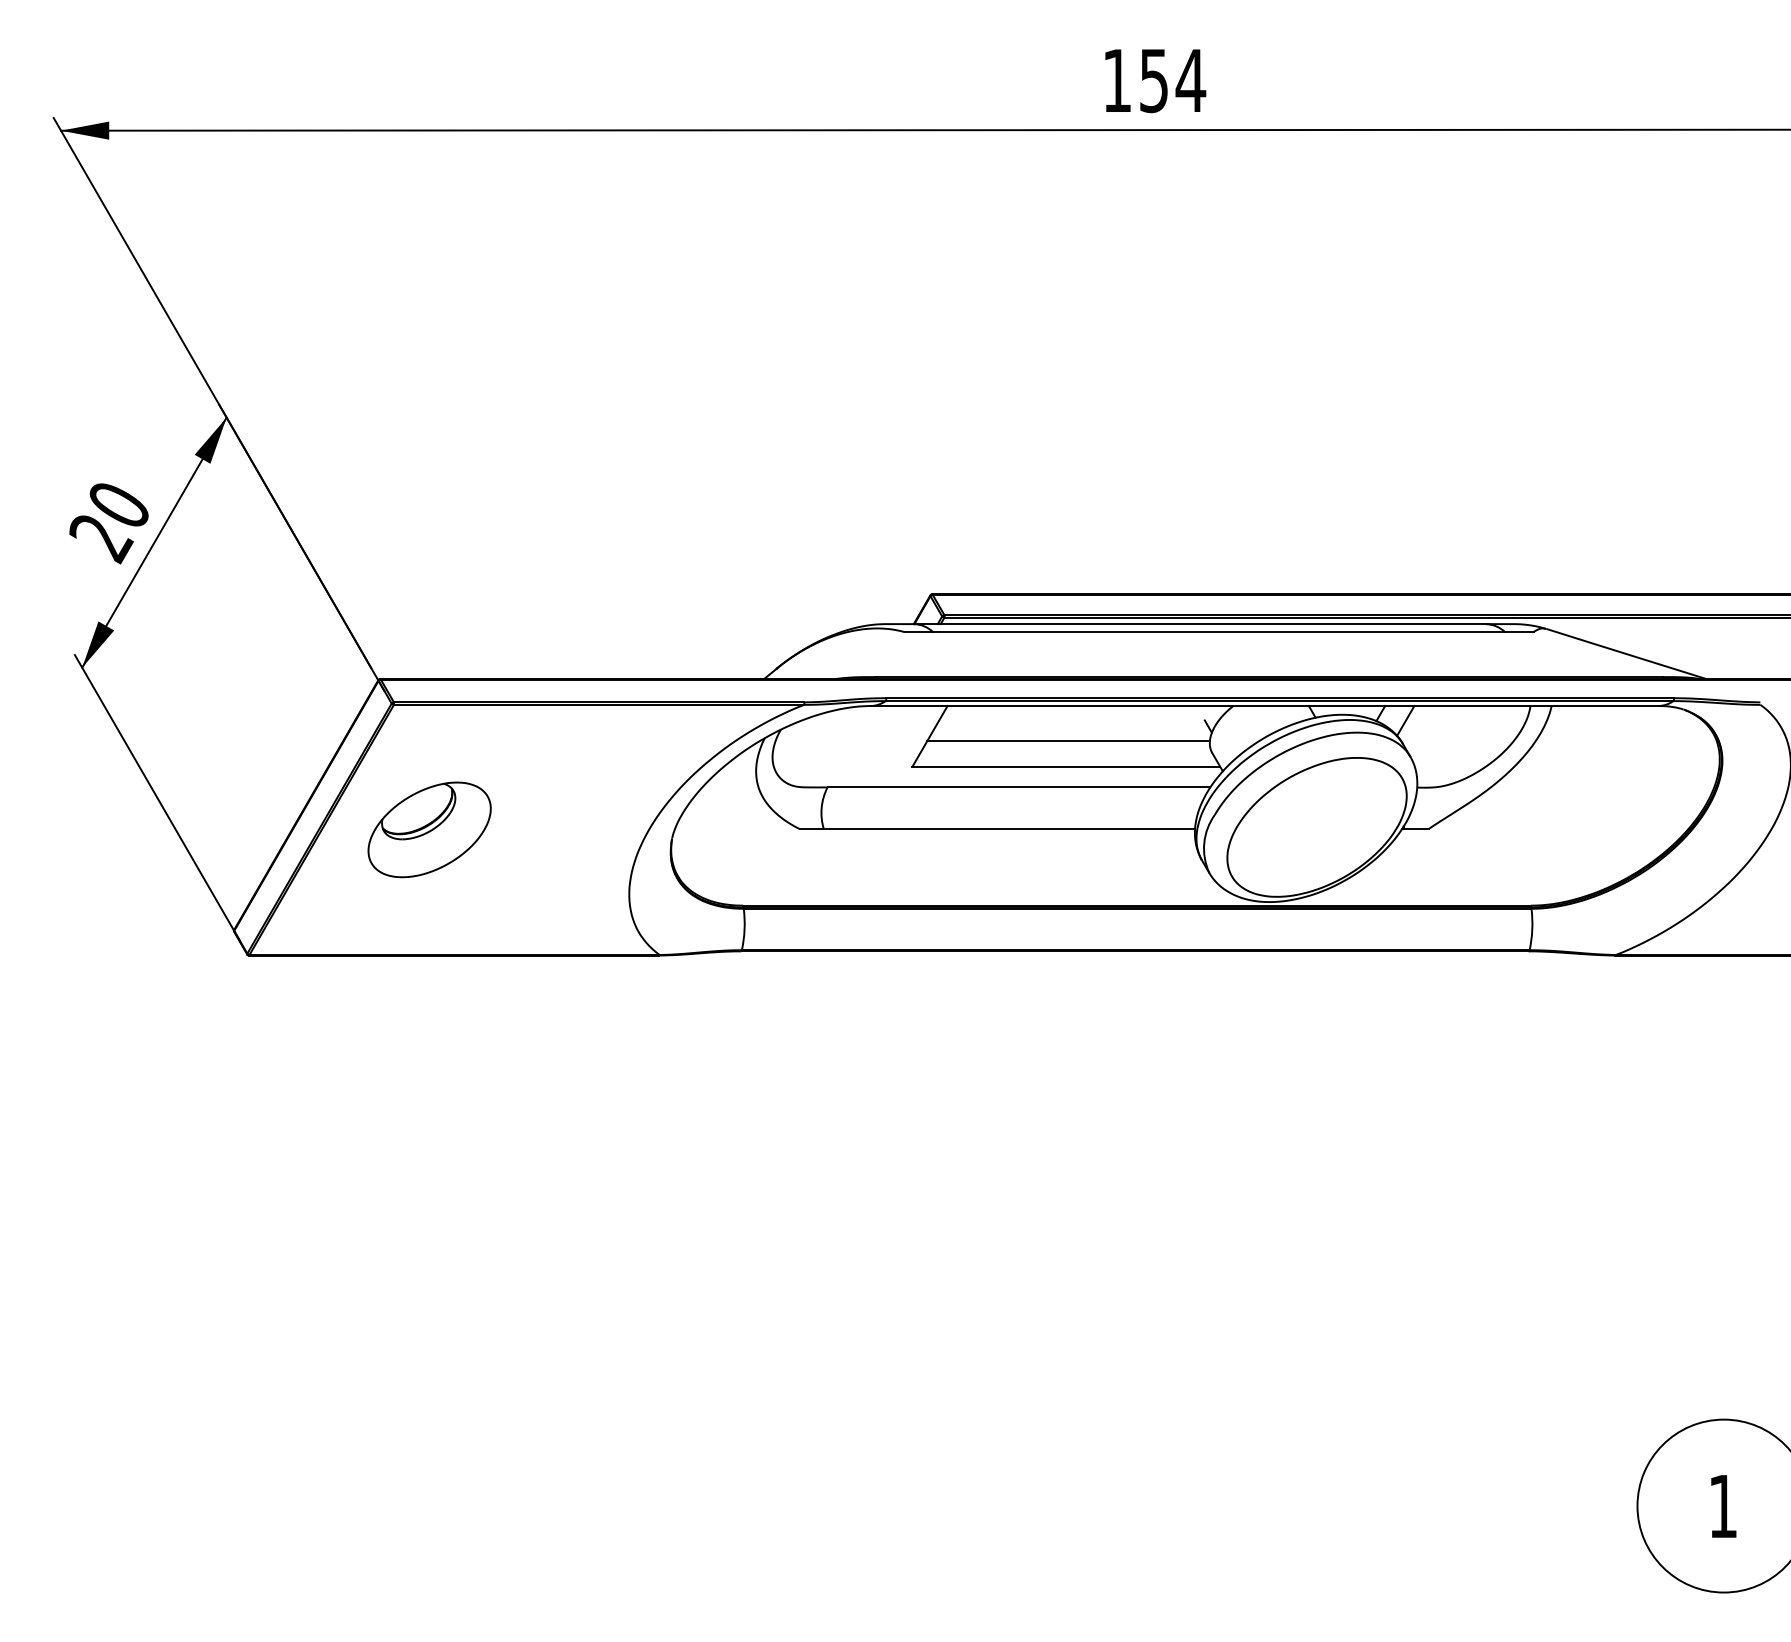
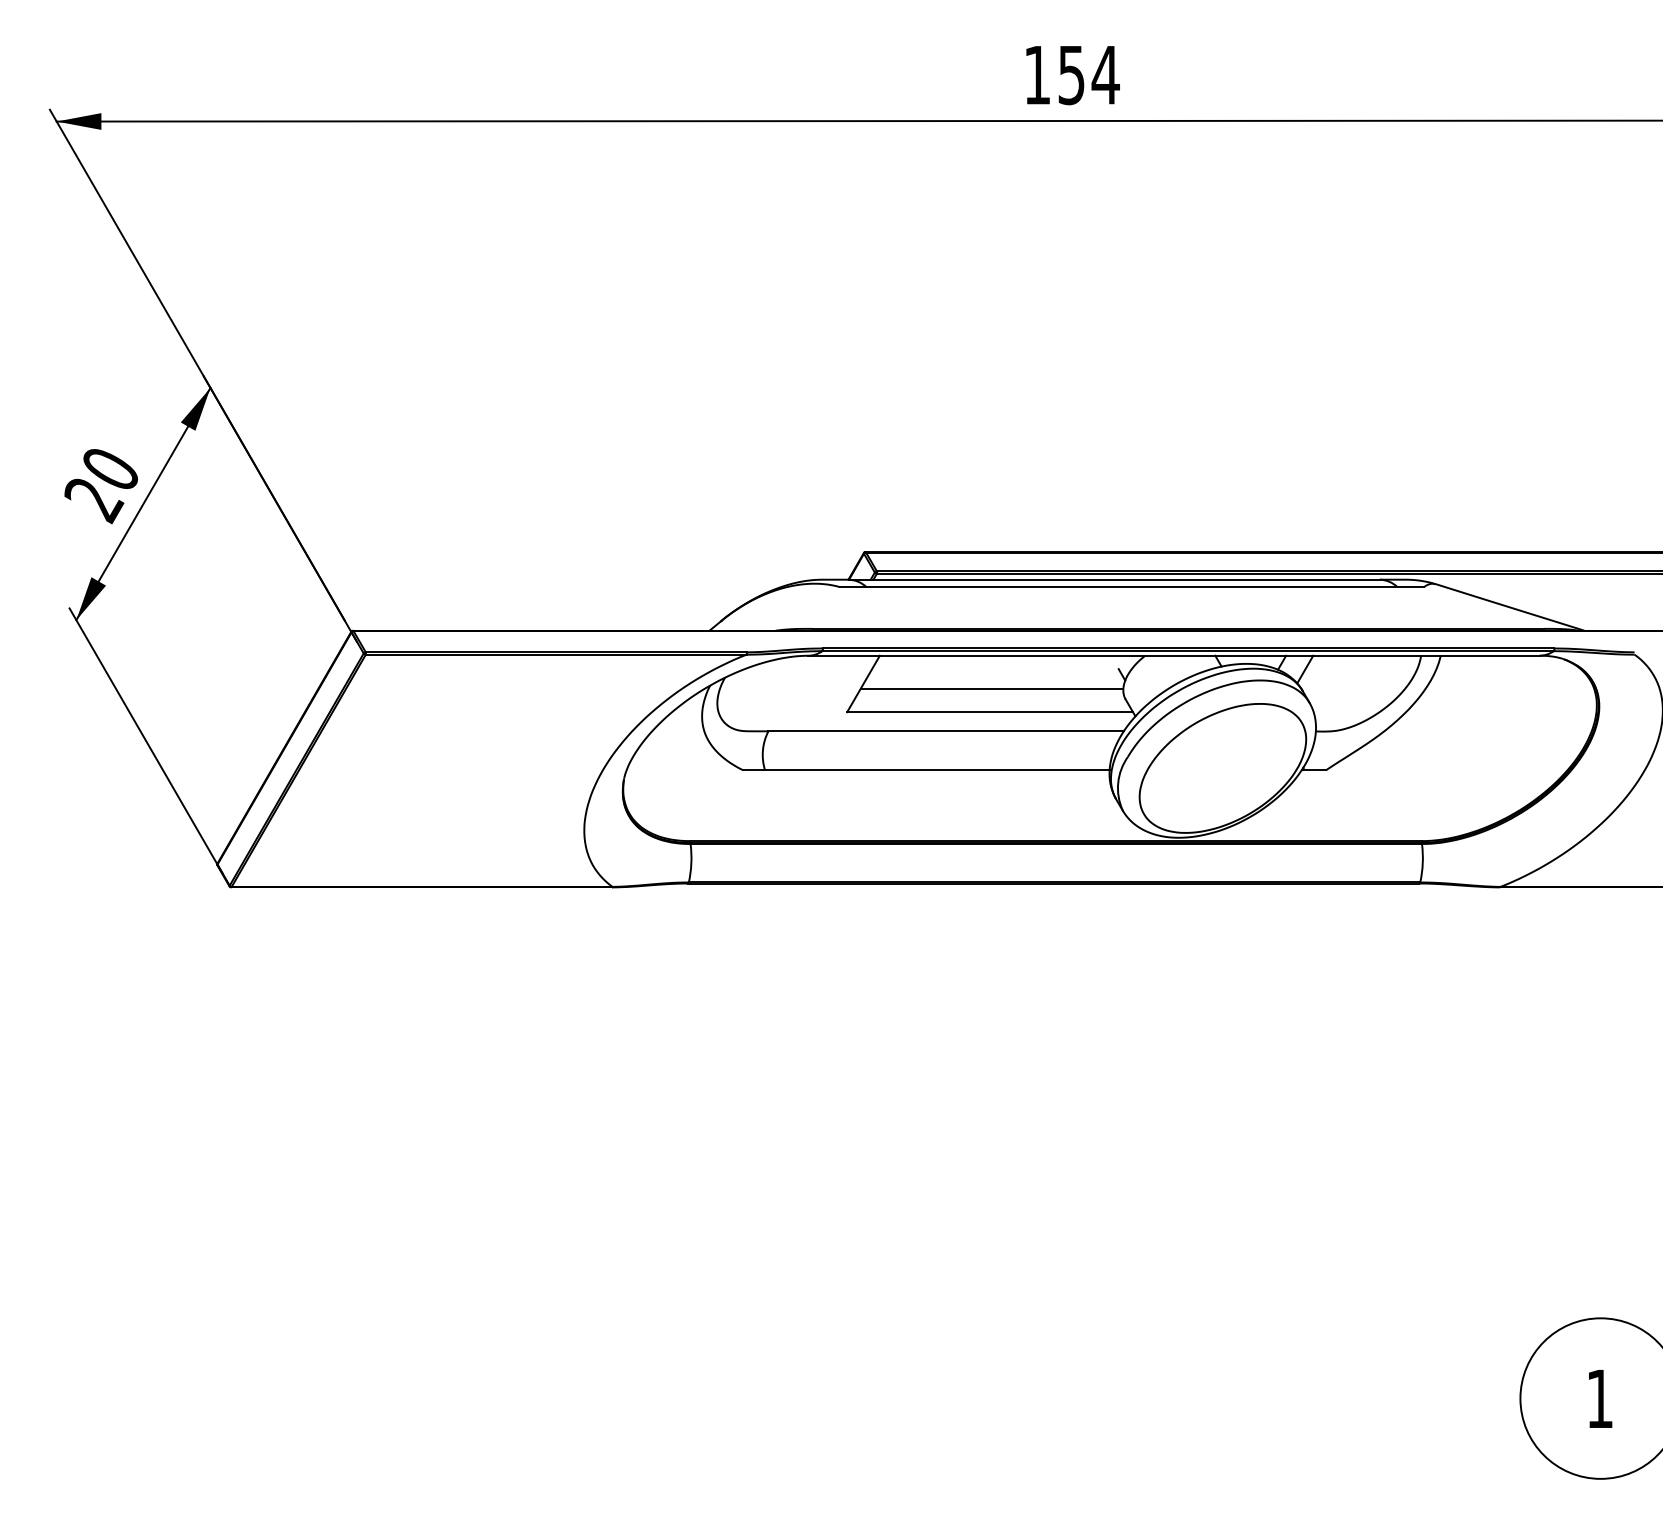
part: (429, 829) -> (398, 770), removed

